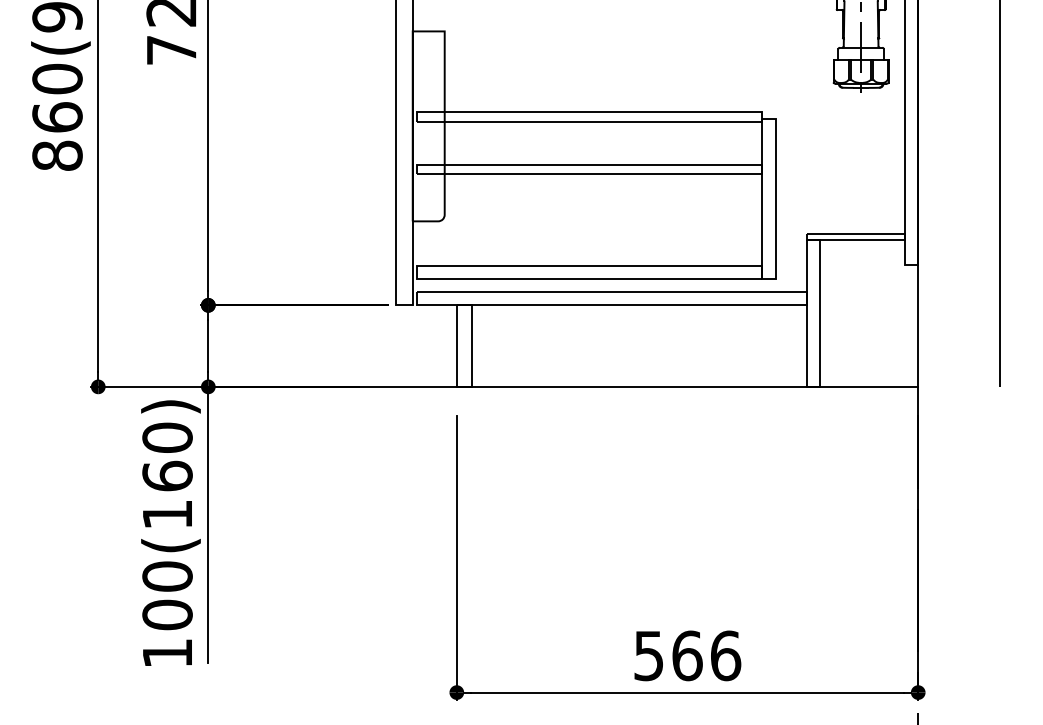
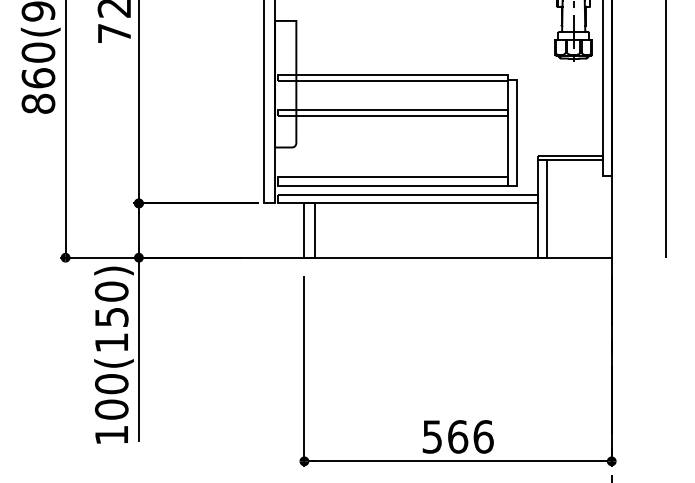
text: (167, 476) -> (111, 317), 100(160) -> 100(150)

